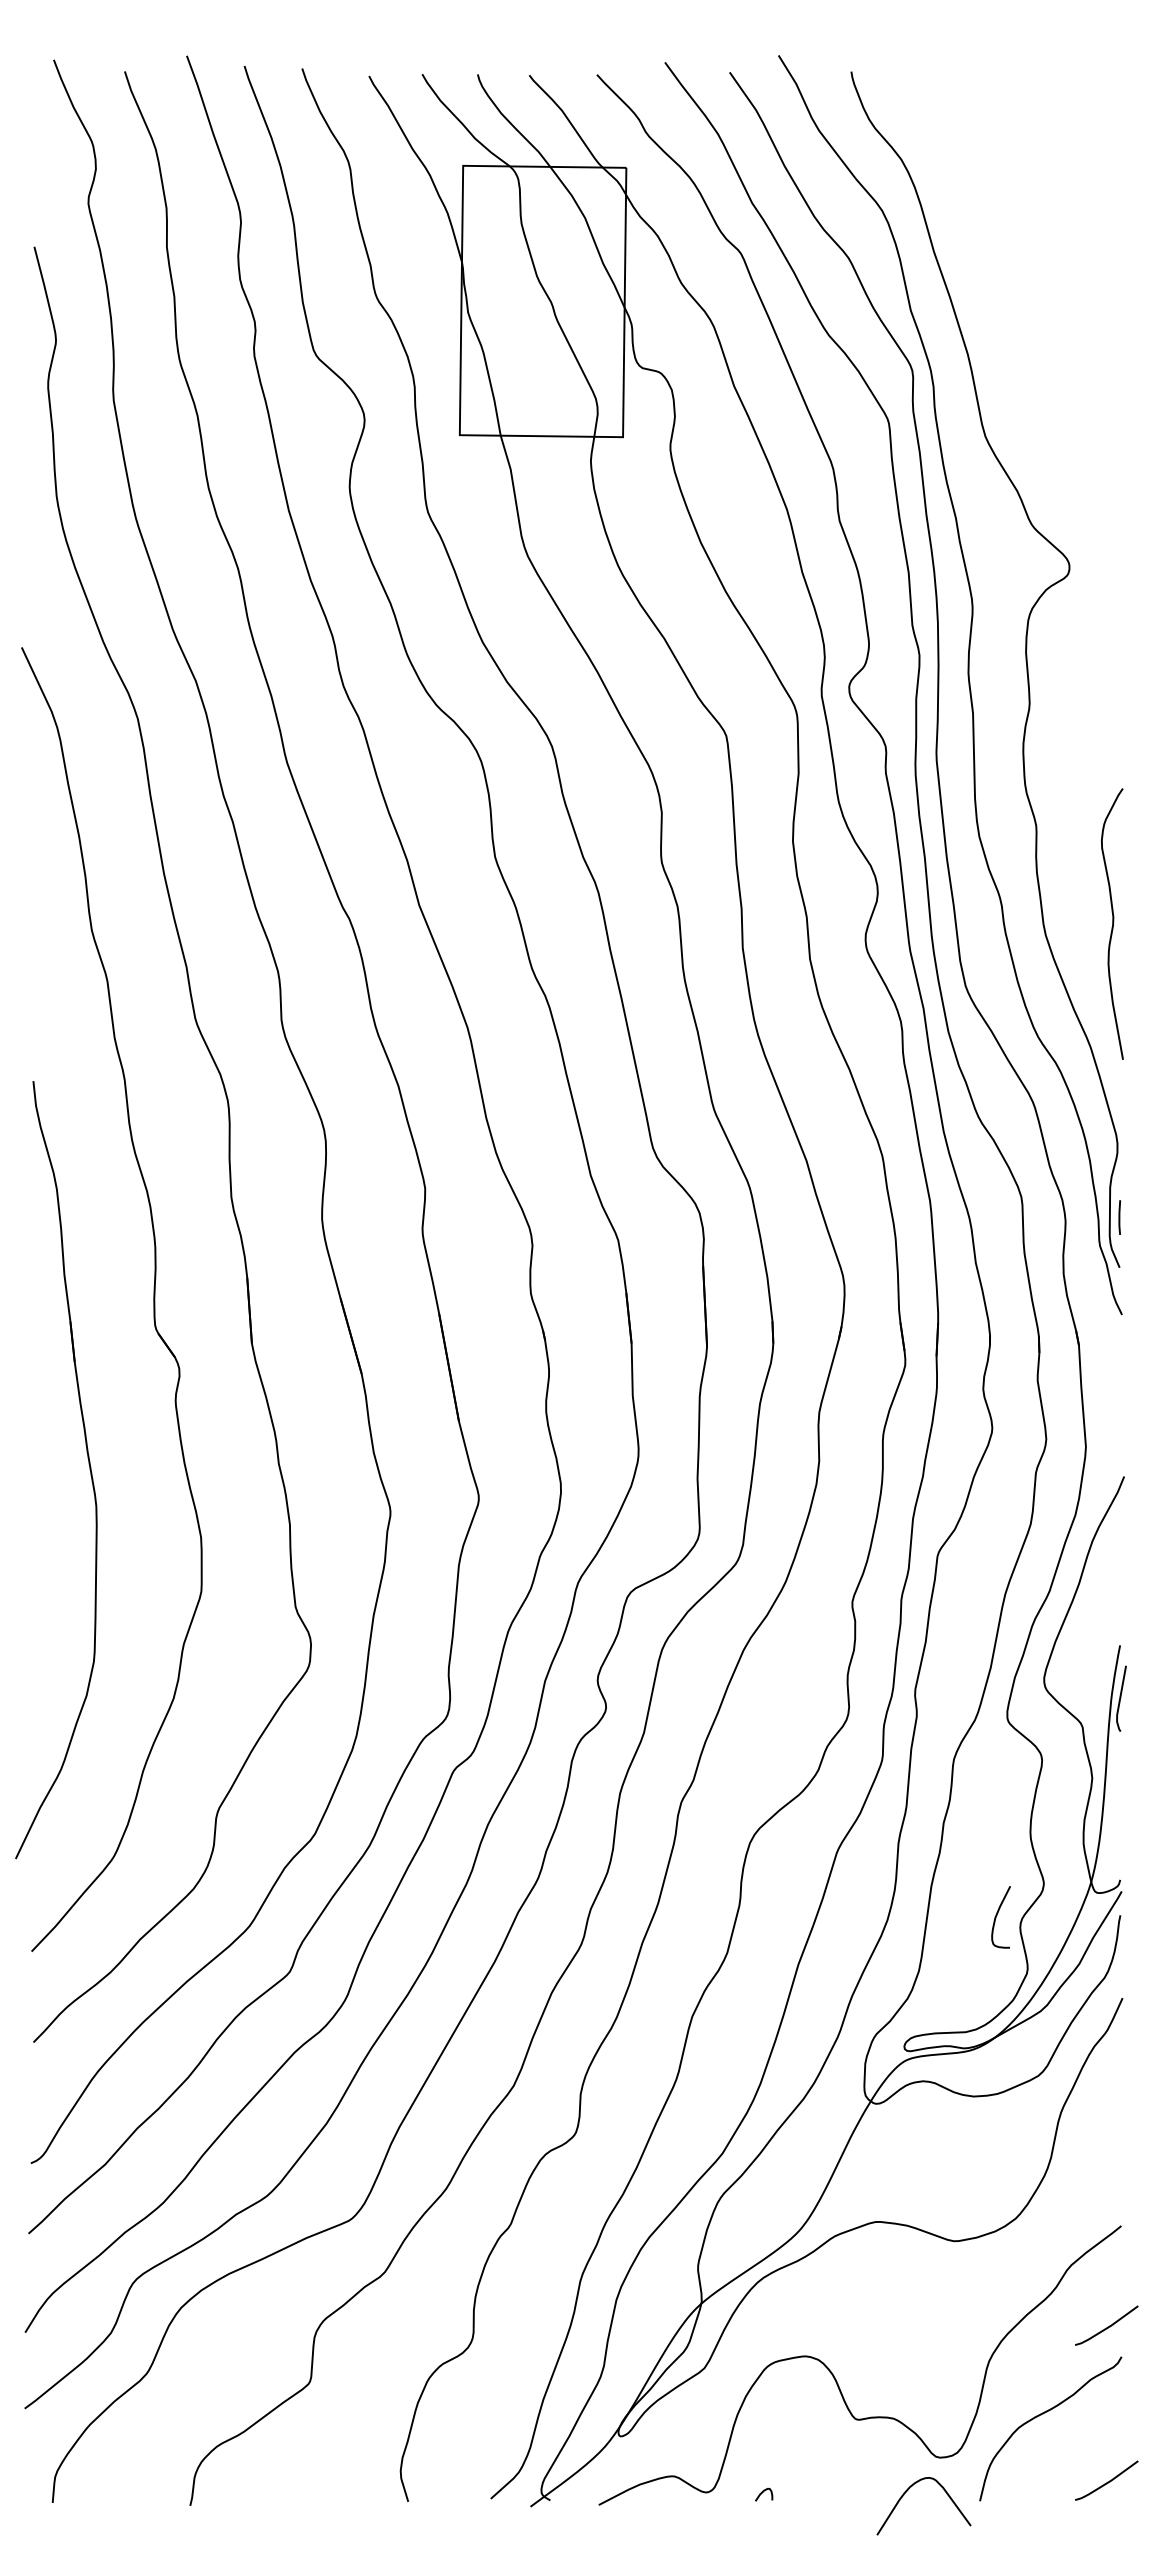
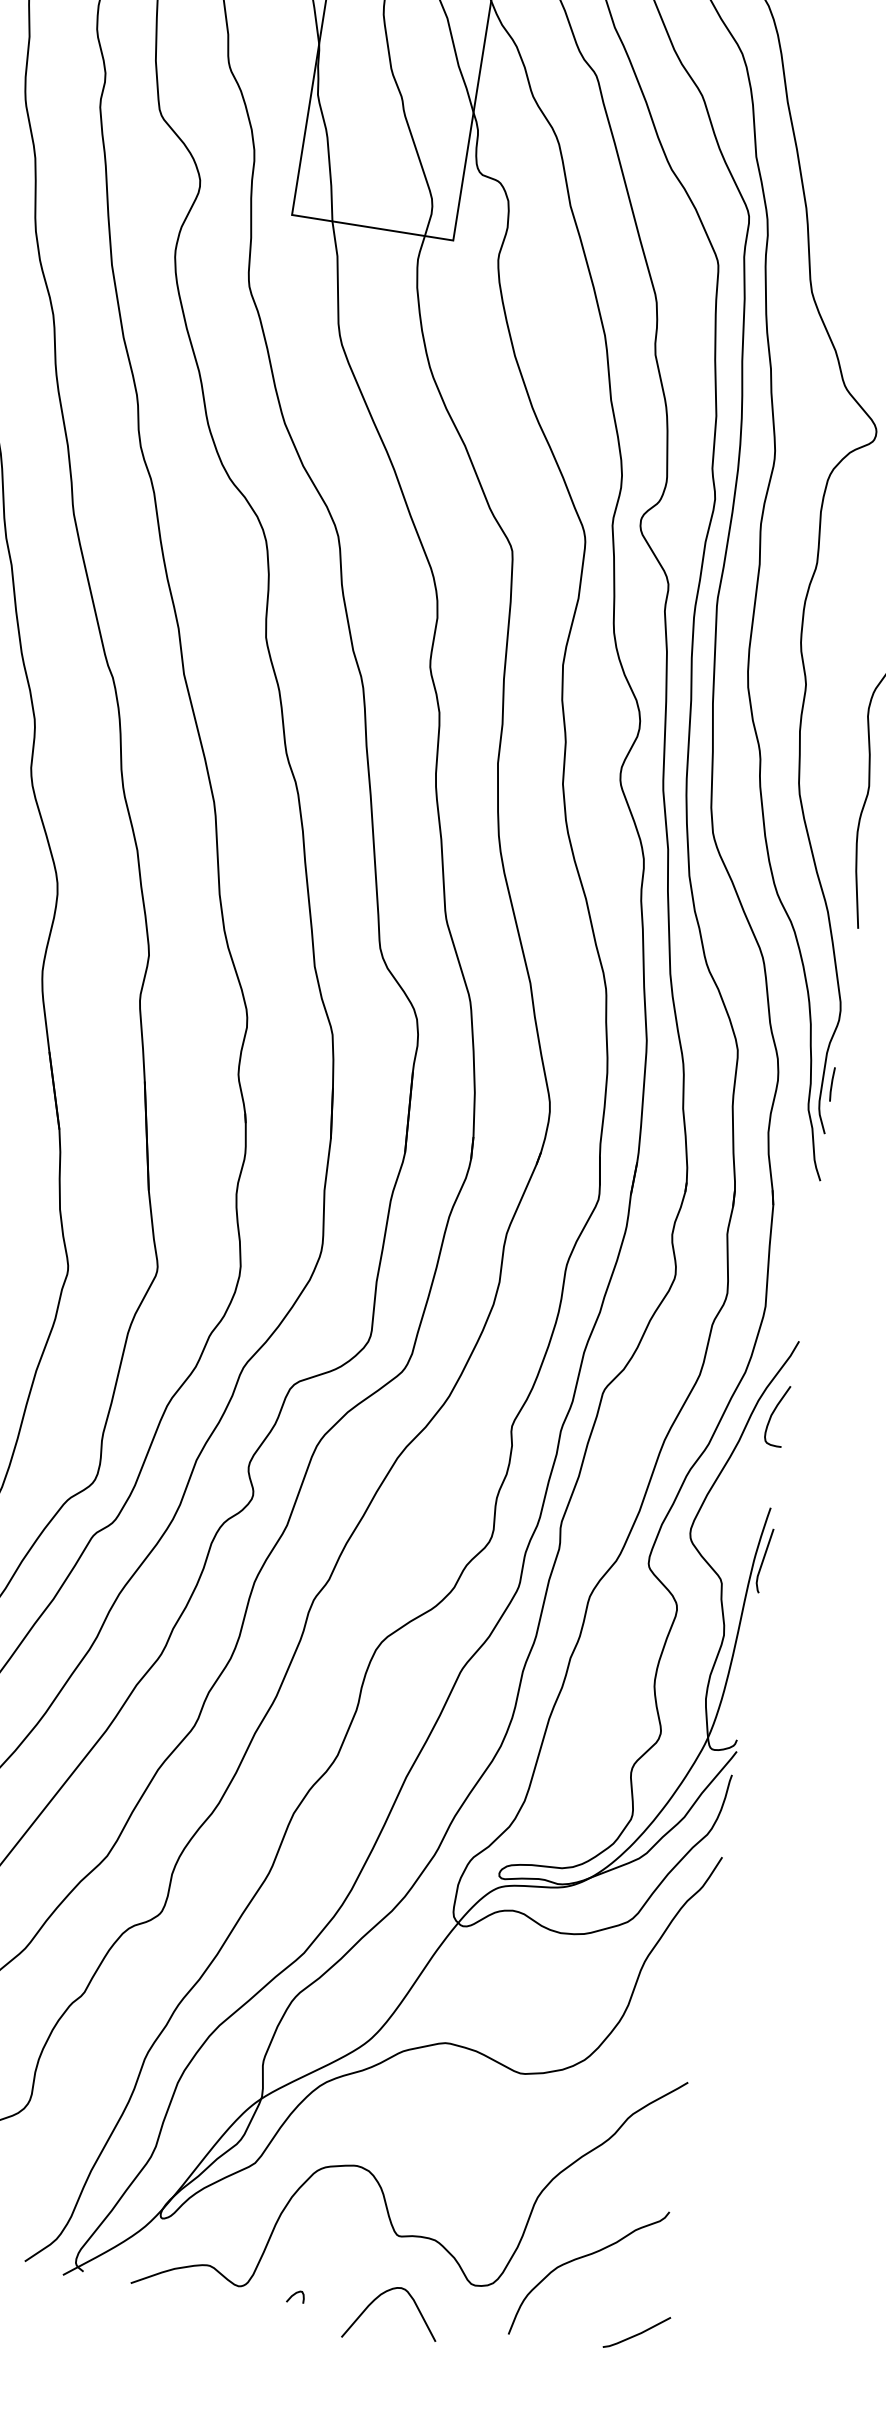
curve: (997, 1915) -> (773, 1413), moved
line: (1107, 2326) -> (659, 2179), removed
curve: (908, 2490) -> (379, 2297), moved

